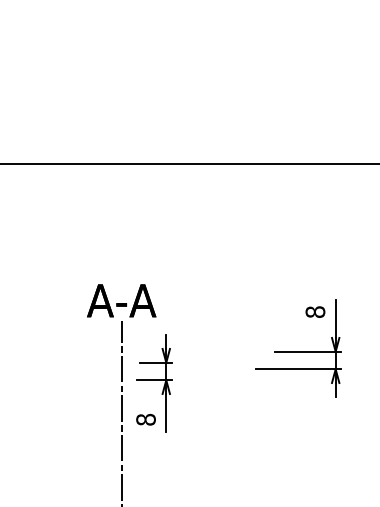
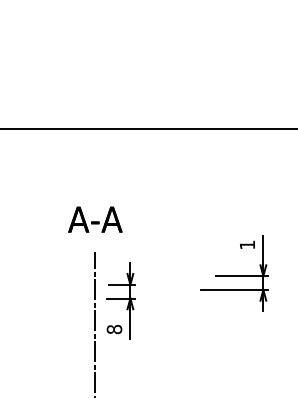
text: (121, 300) -> (95, 219), moved
text: (315, 311) -> (247, 244), 8 -> 1

